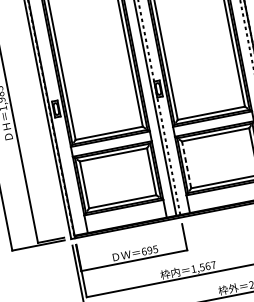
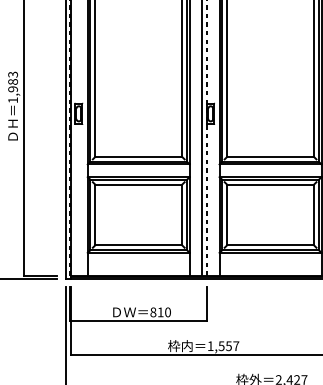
line: (186, 164) -> (227, 214), dashed -> solid
text: (149, 250) -> (160, 312), 695 -> 810
text: (207, 266) -> (228, 346), 1,567 -> 1,557

